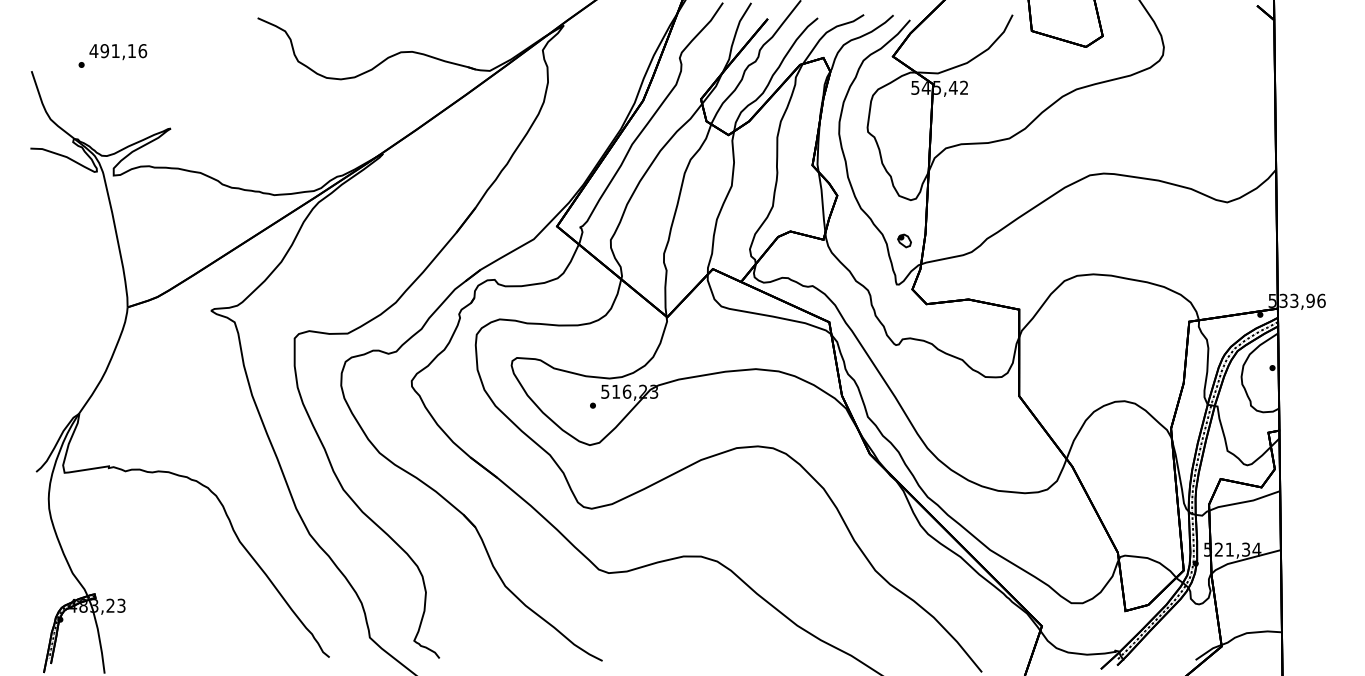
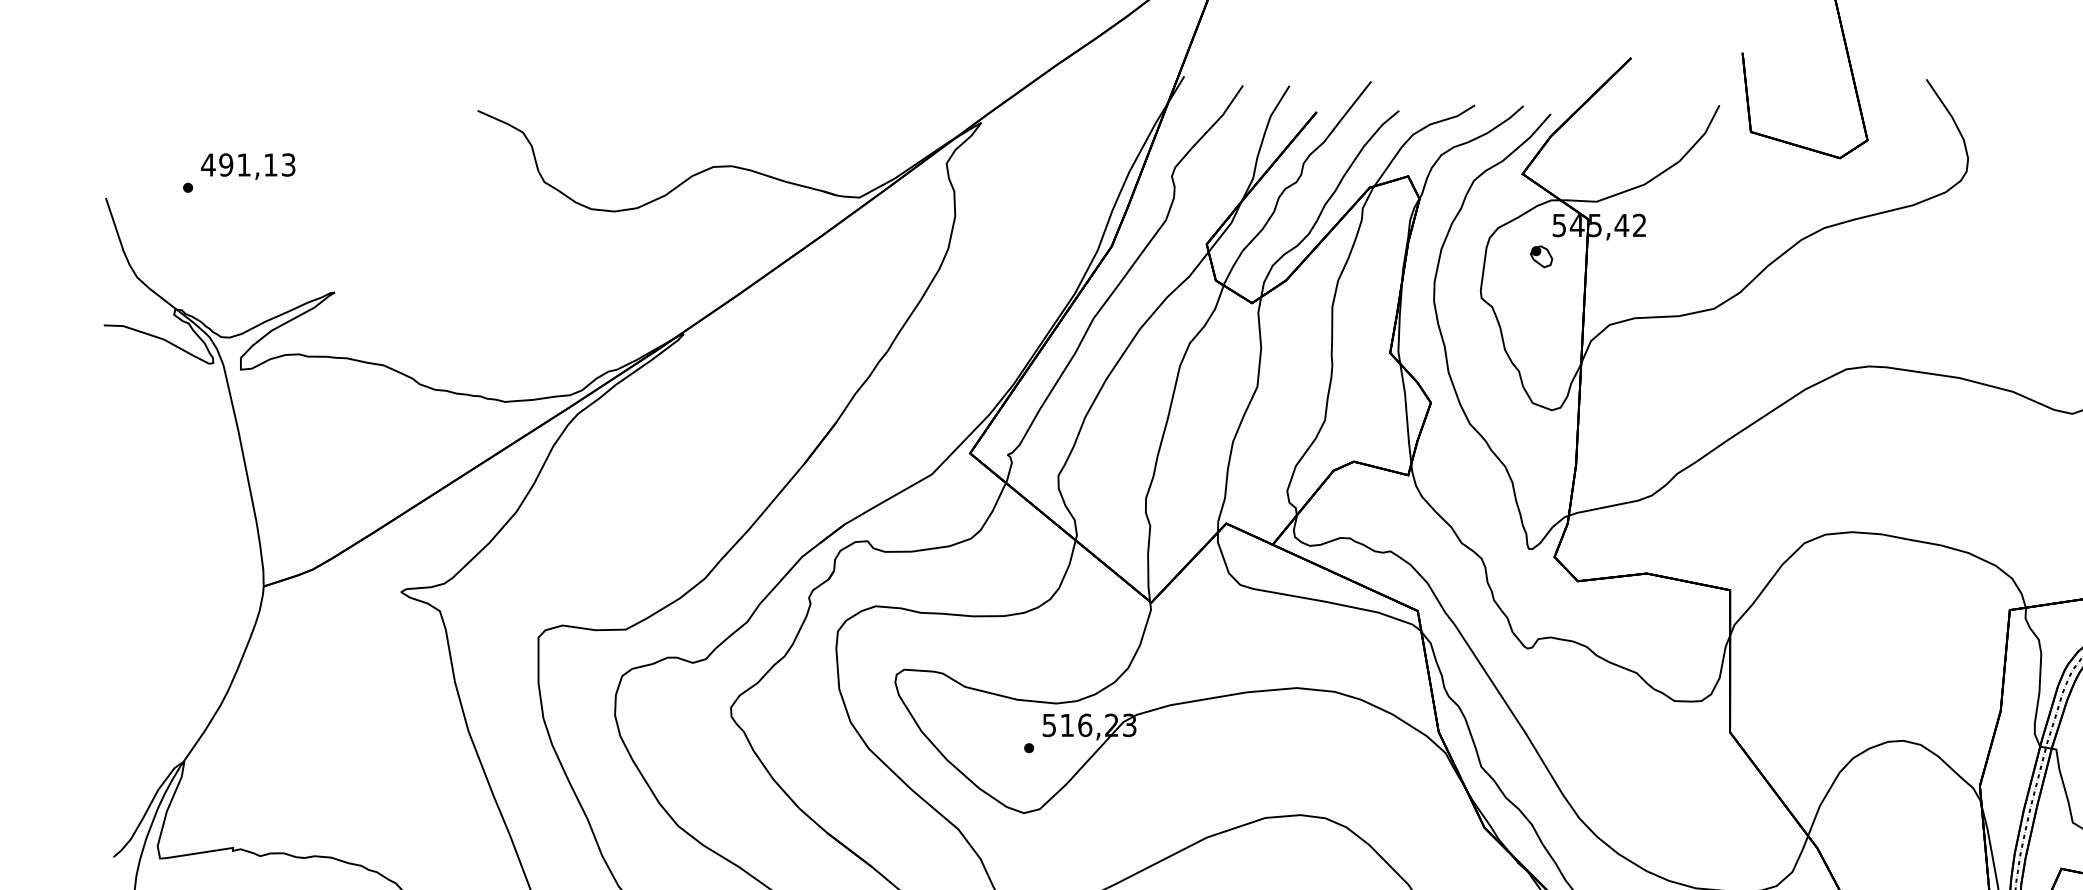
text: (142, 51) -> (288, 165), 491,16 -> 491,13
part: (904, 240) -> (1541, 256), moved

